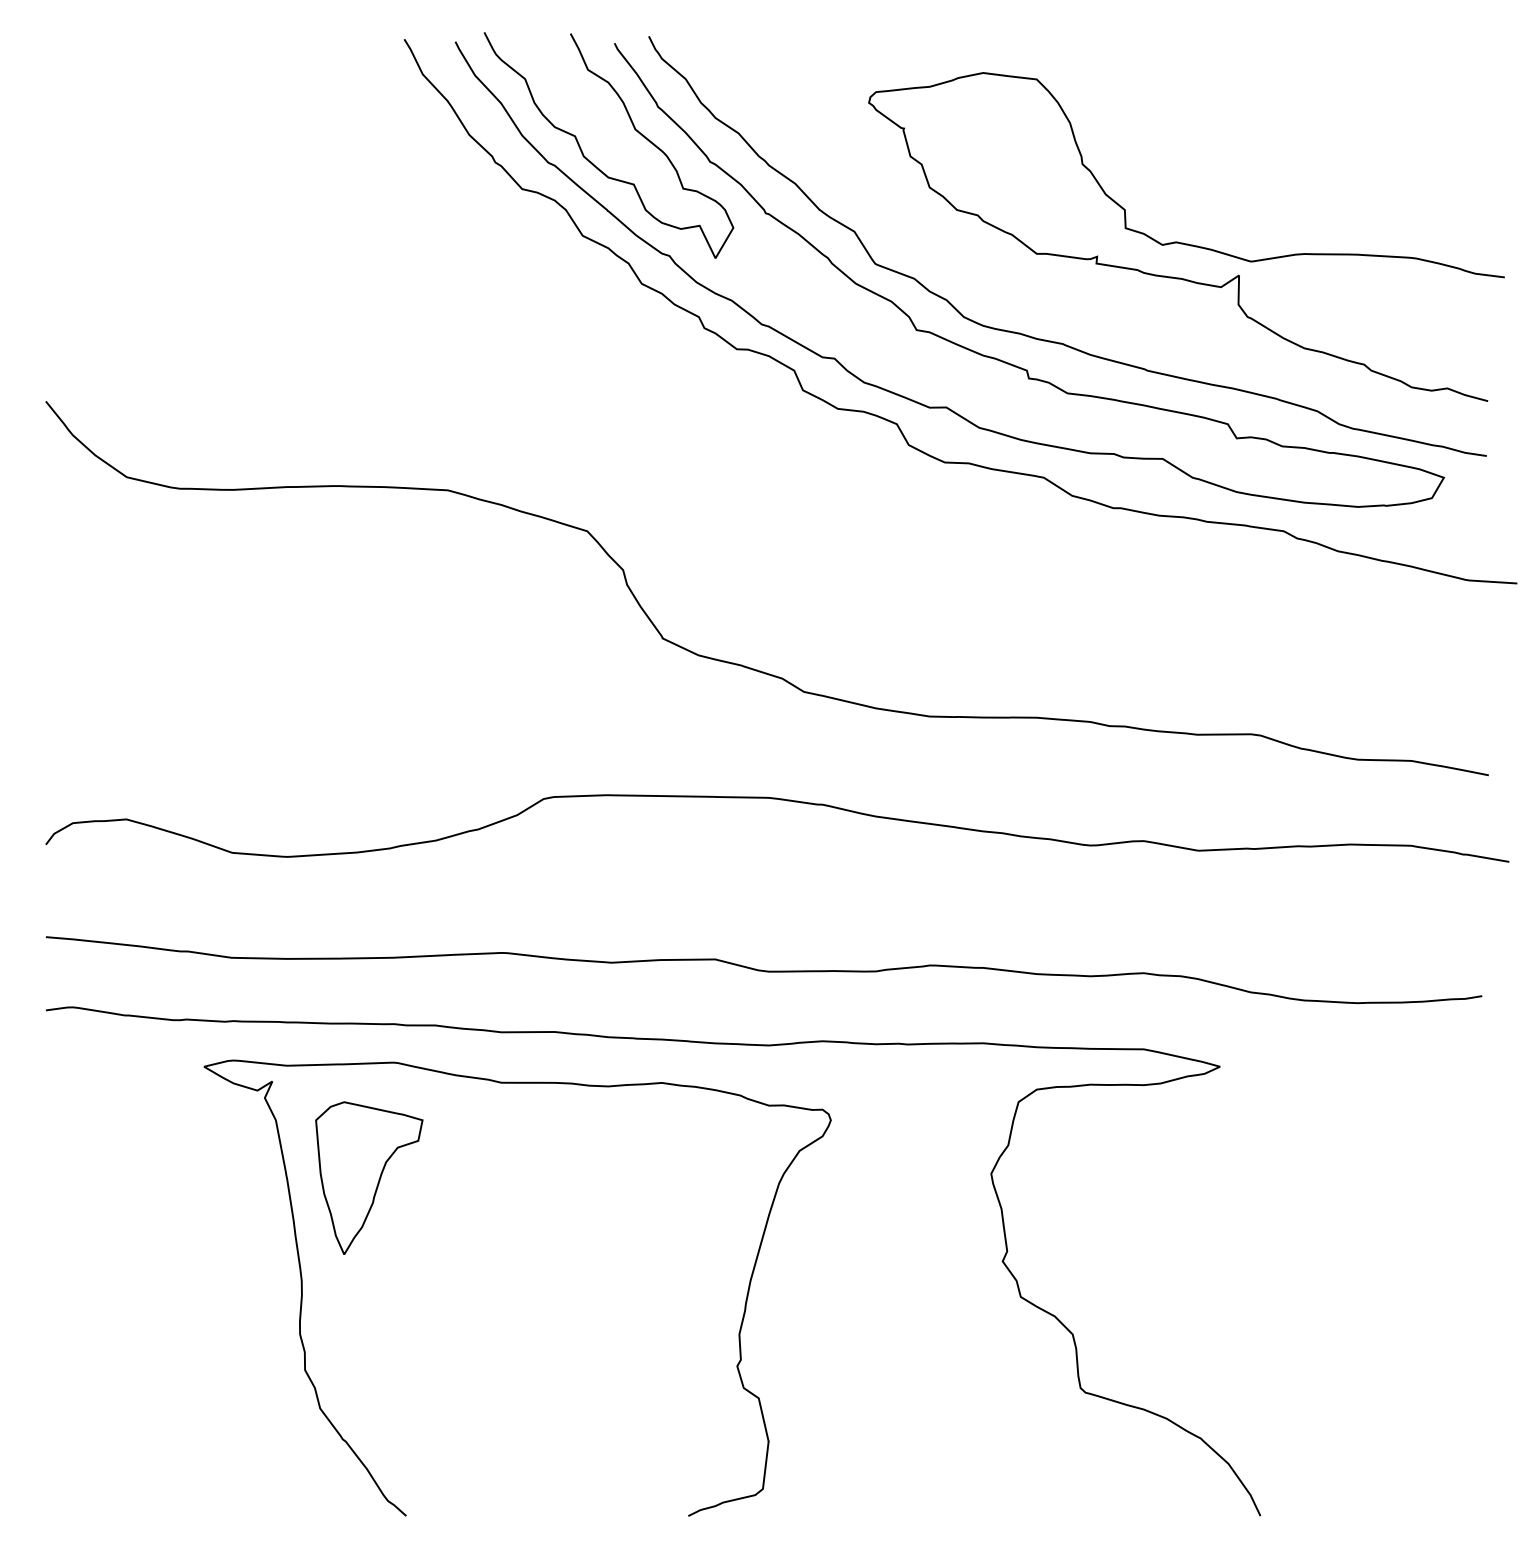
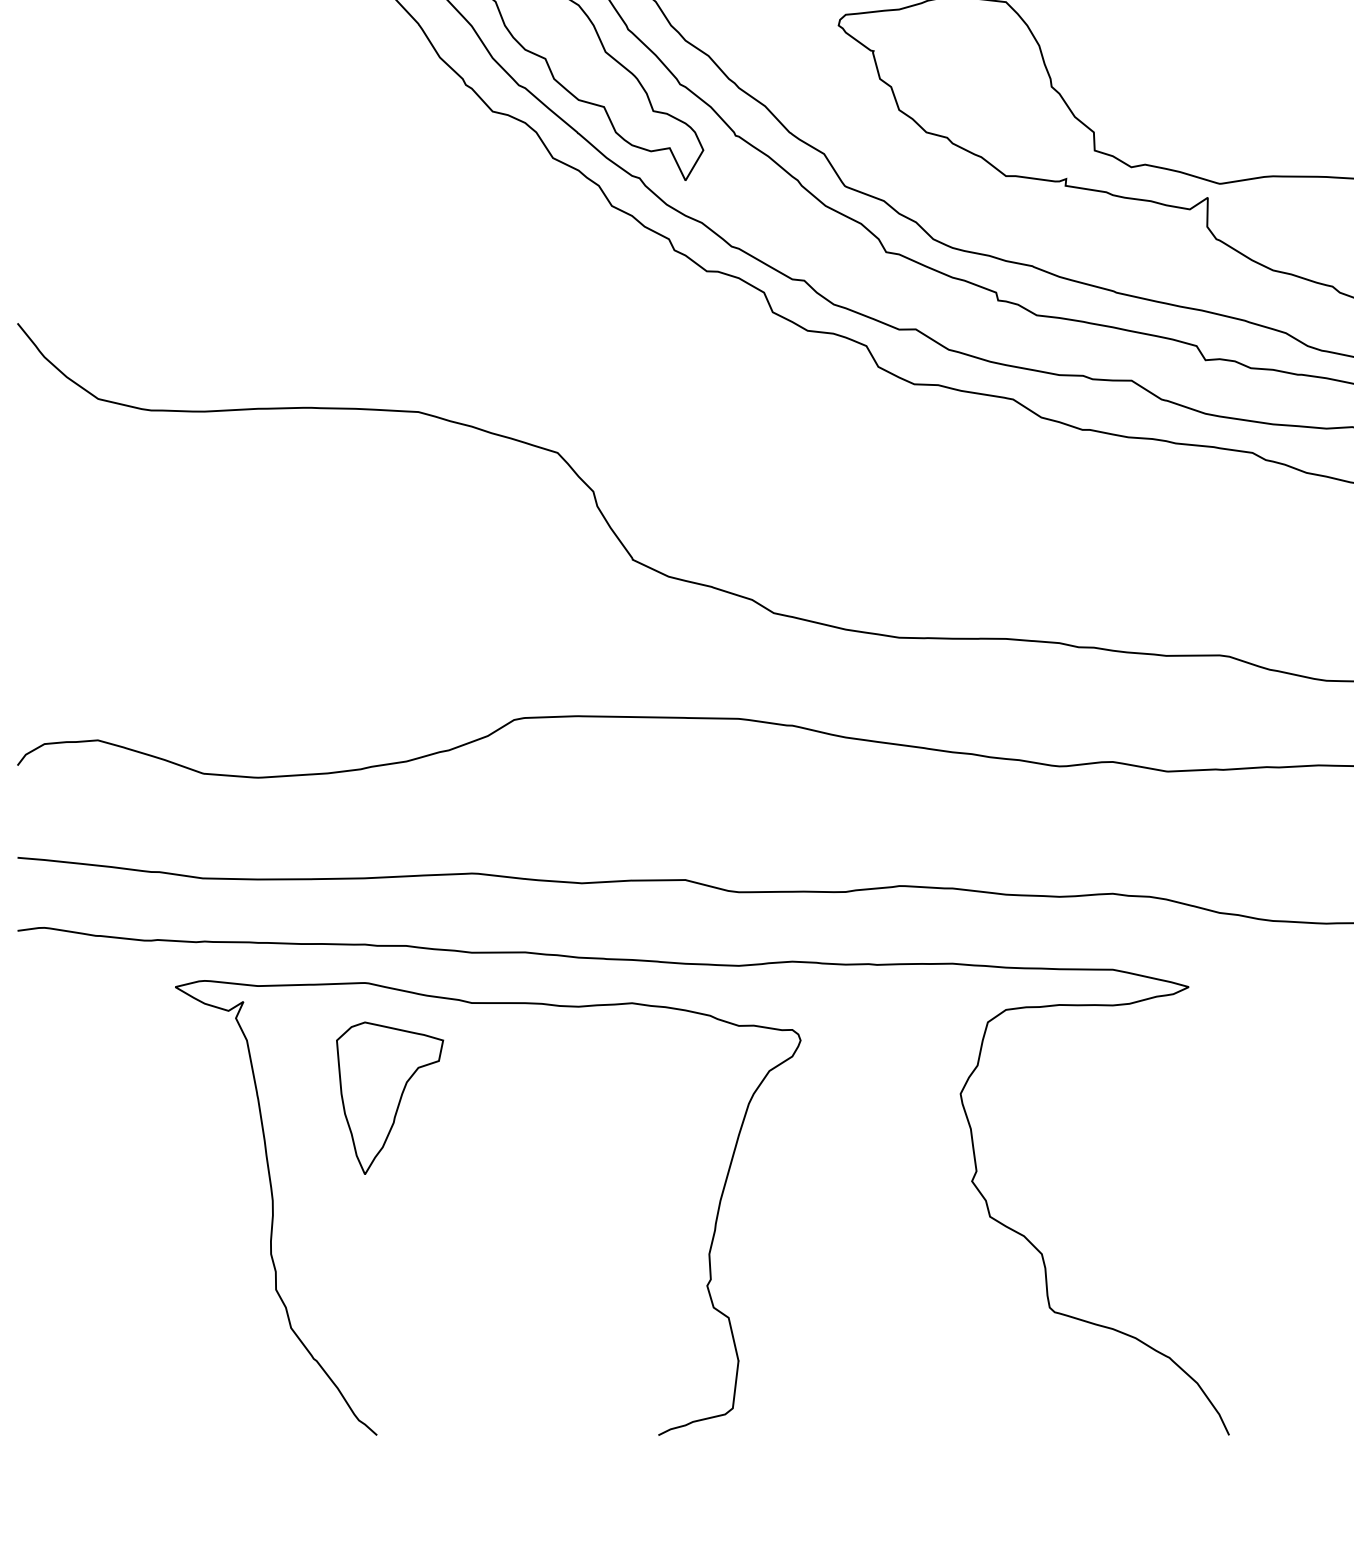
part: (369, 1177) -> (390, 1097), moved

